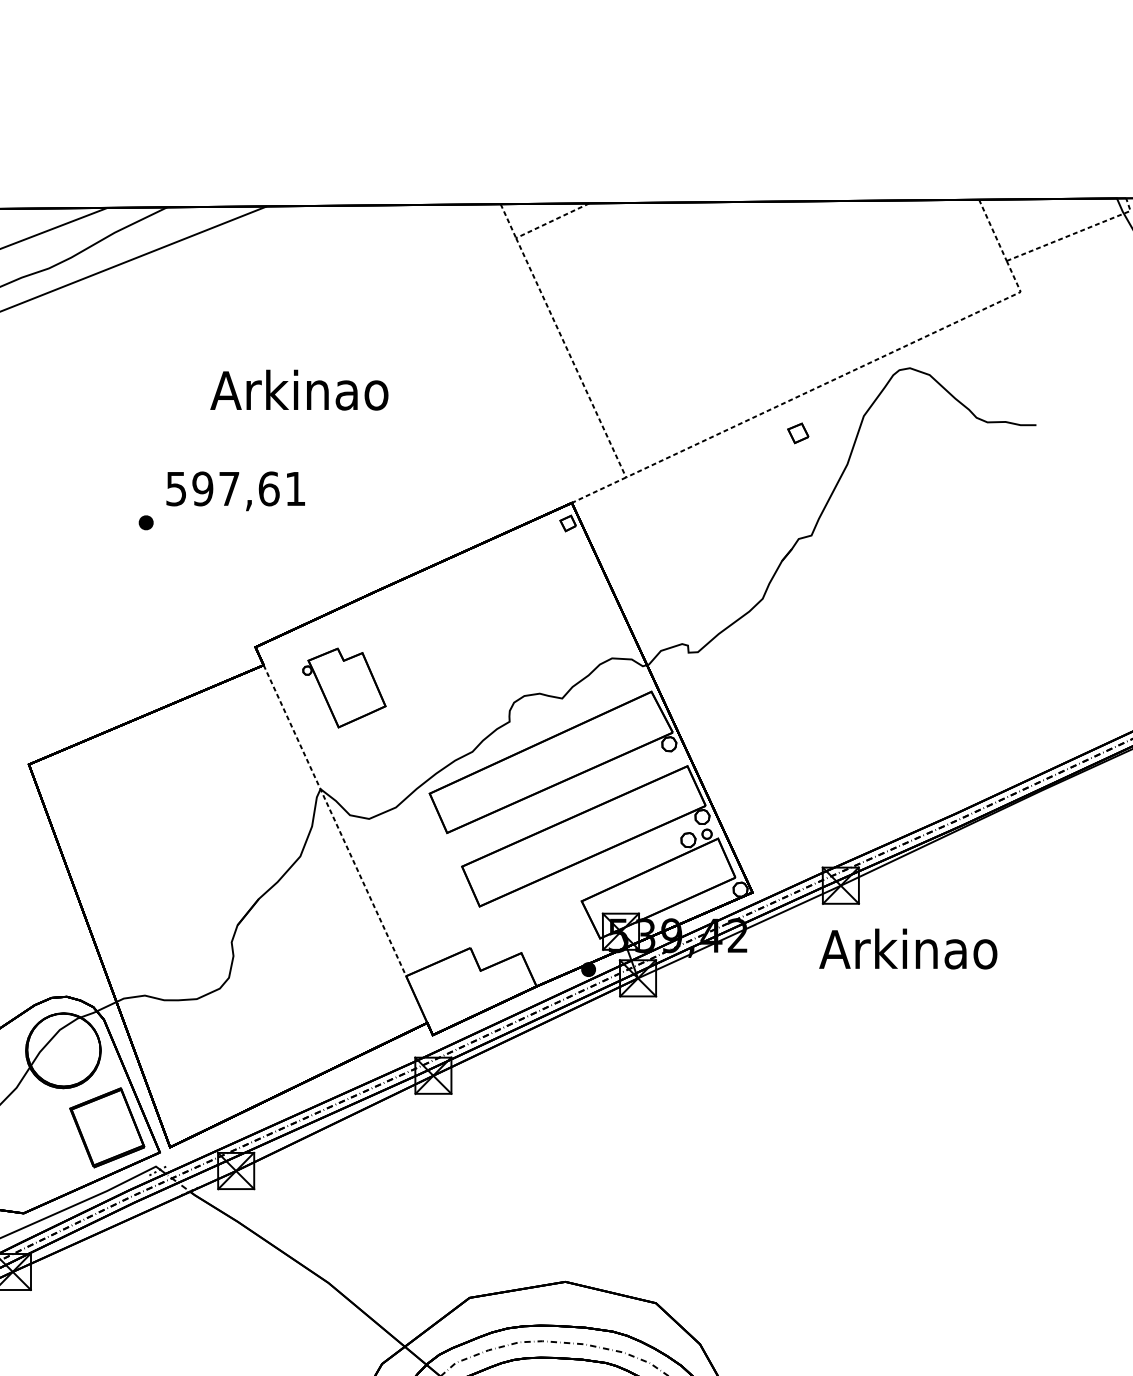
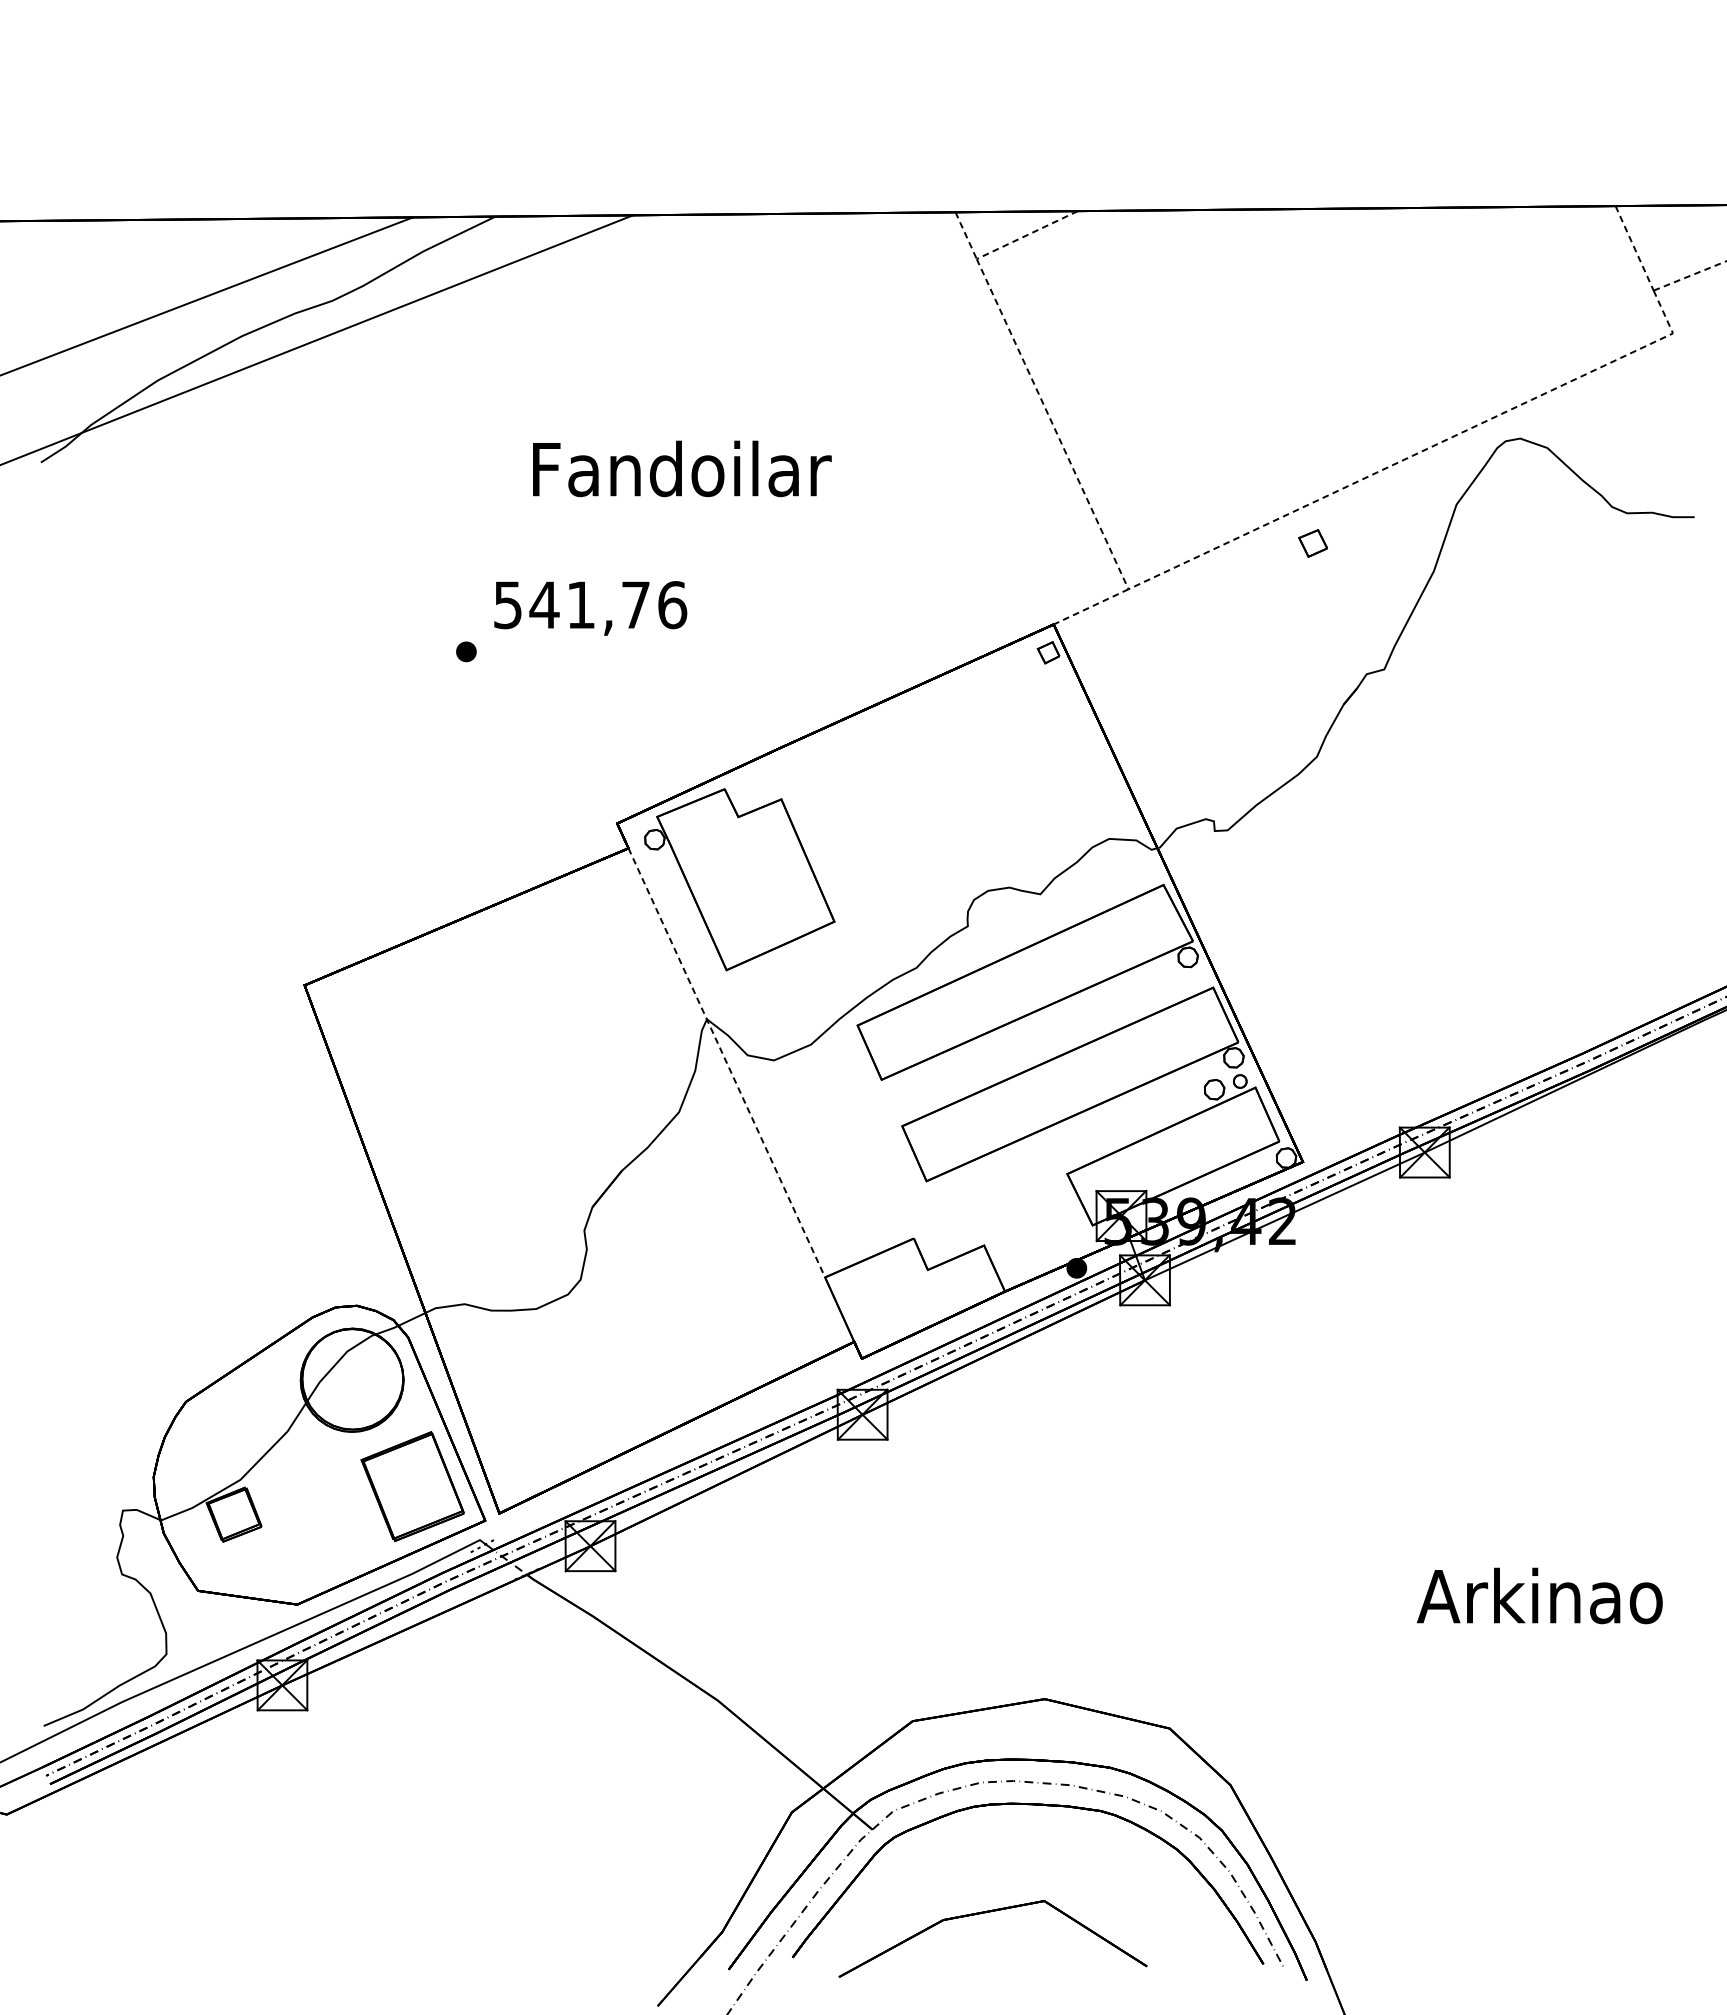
text: (302, 389) -> (682, 468), Arkinao -> Fandoilar
part: (797, 433) -> (1312, 543), moved
text: (249, 489) -> (608, 605), 597,61 -> 541,76
part: (344, 687) -> (739, 879), size x1.67
text: (908, 948) -> (1539, 1595), moved

